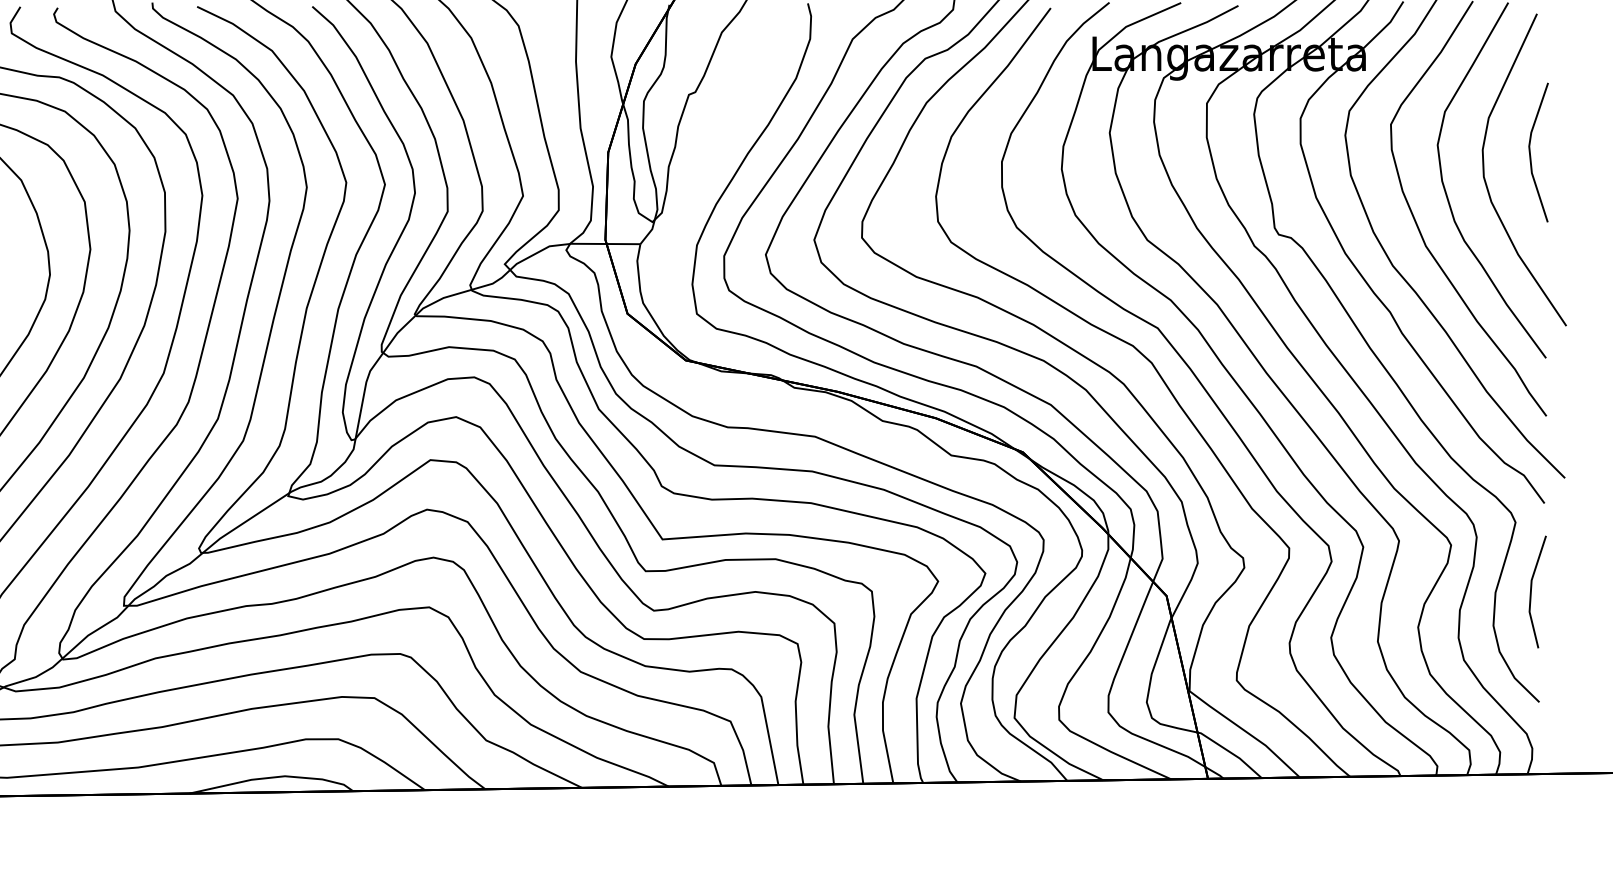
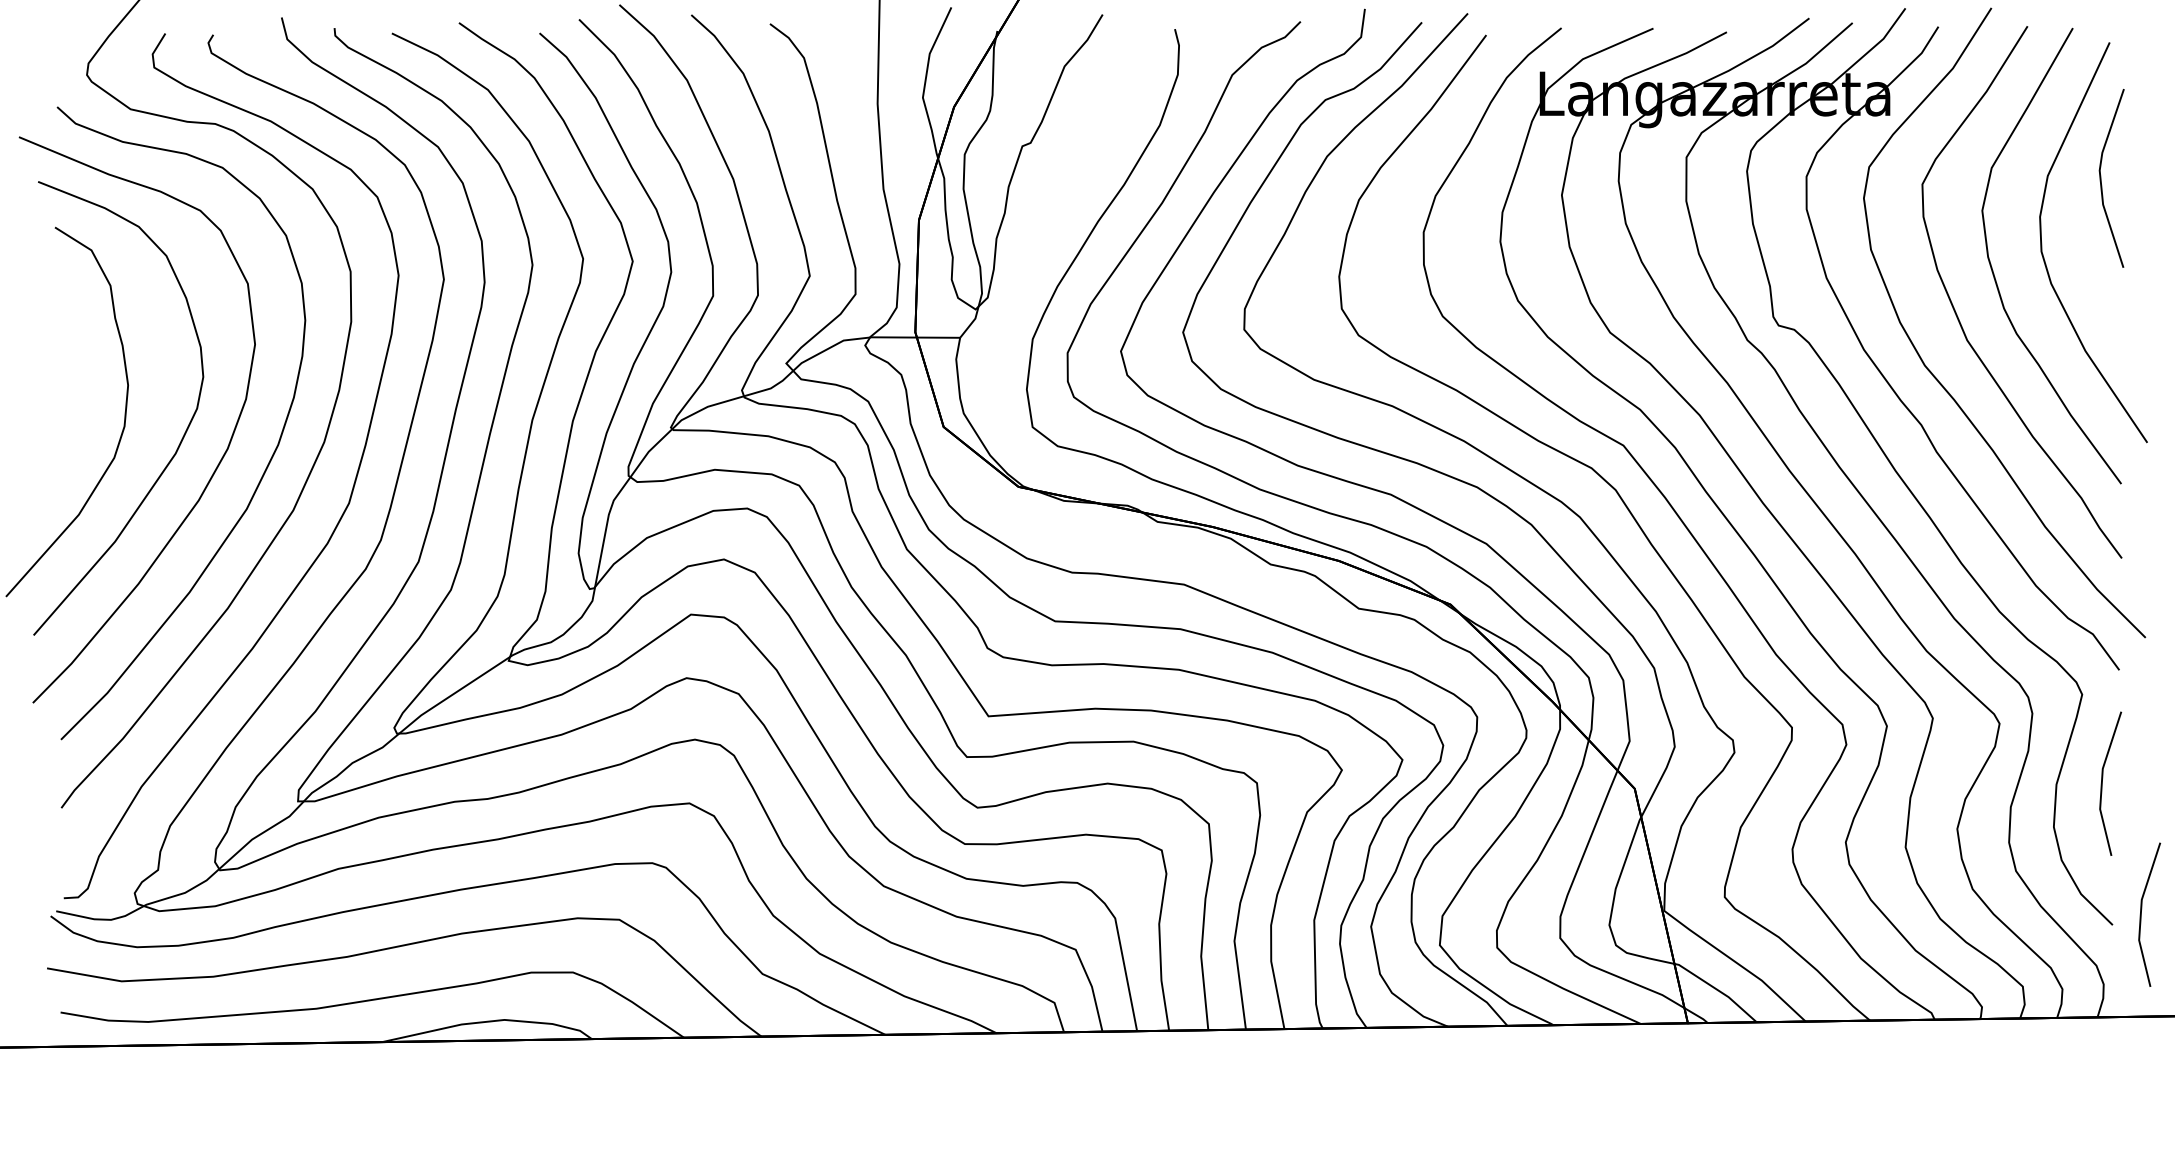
line: (1530, 152) -> (2101, 178), moved
line: (1561, 694) -> (2141, 914), added

